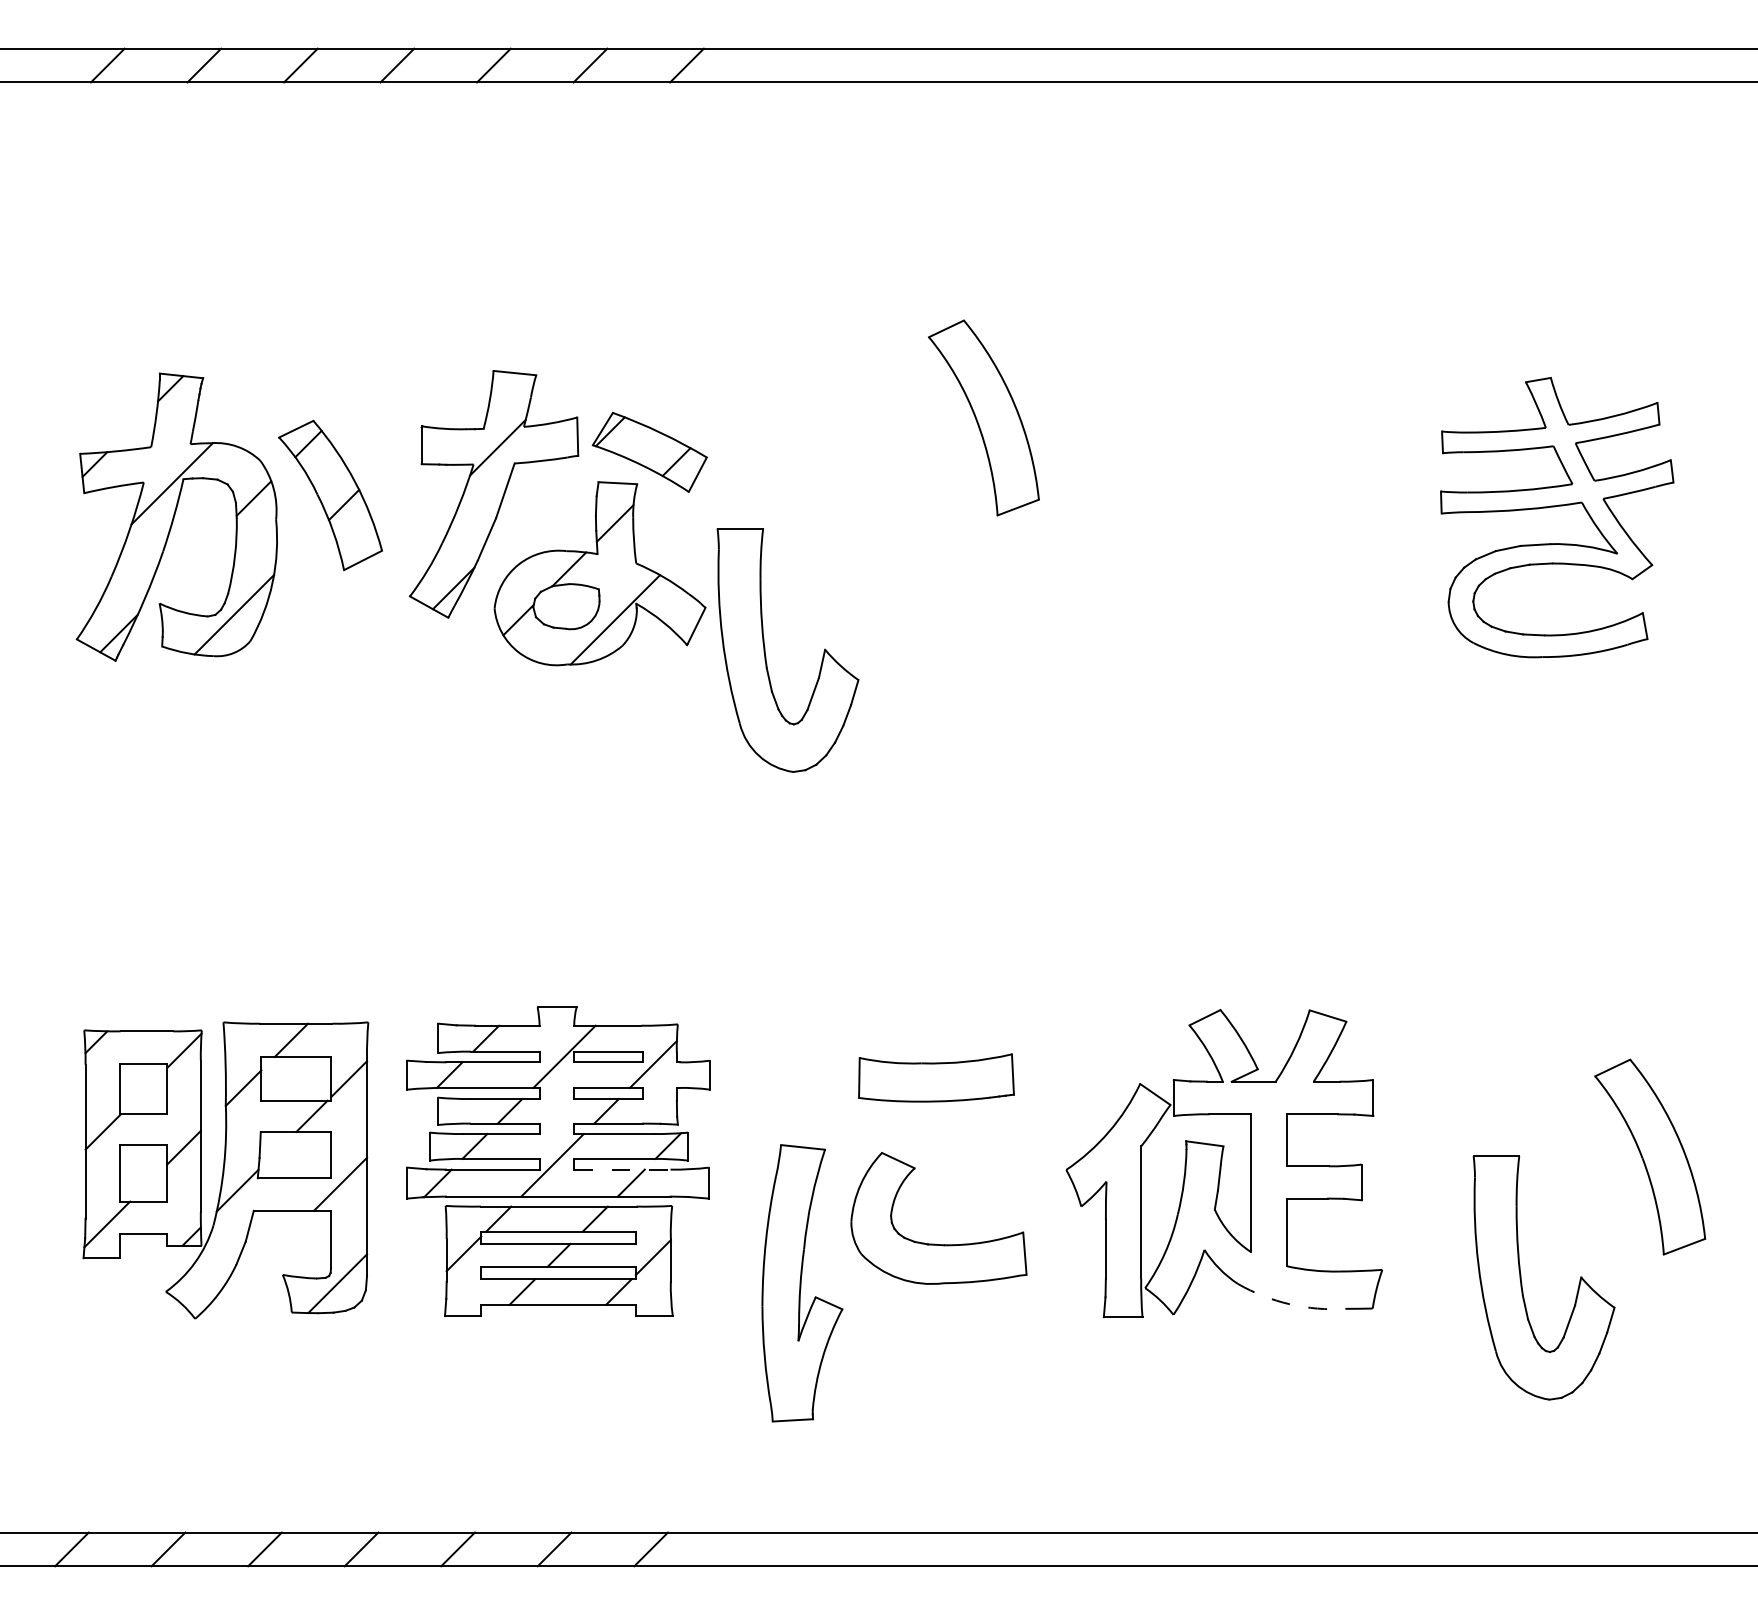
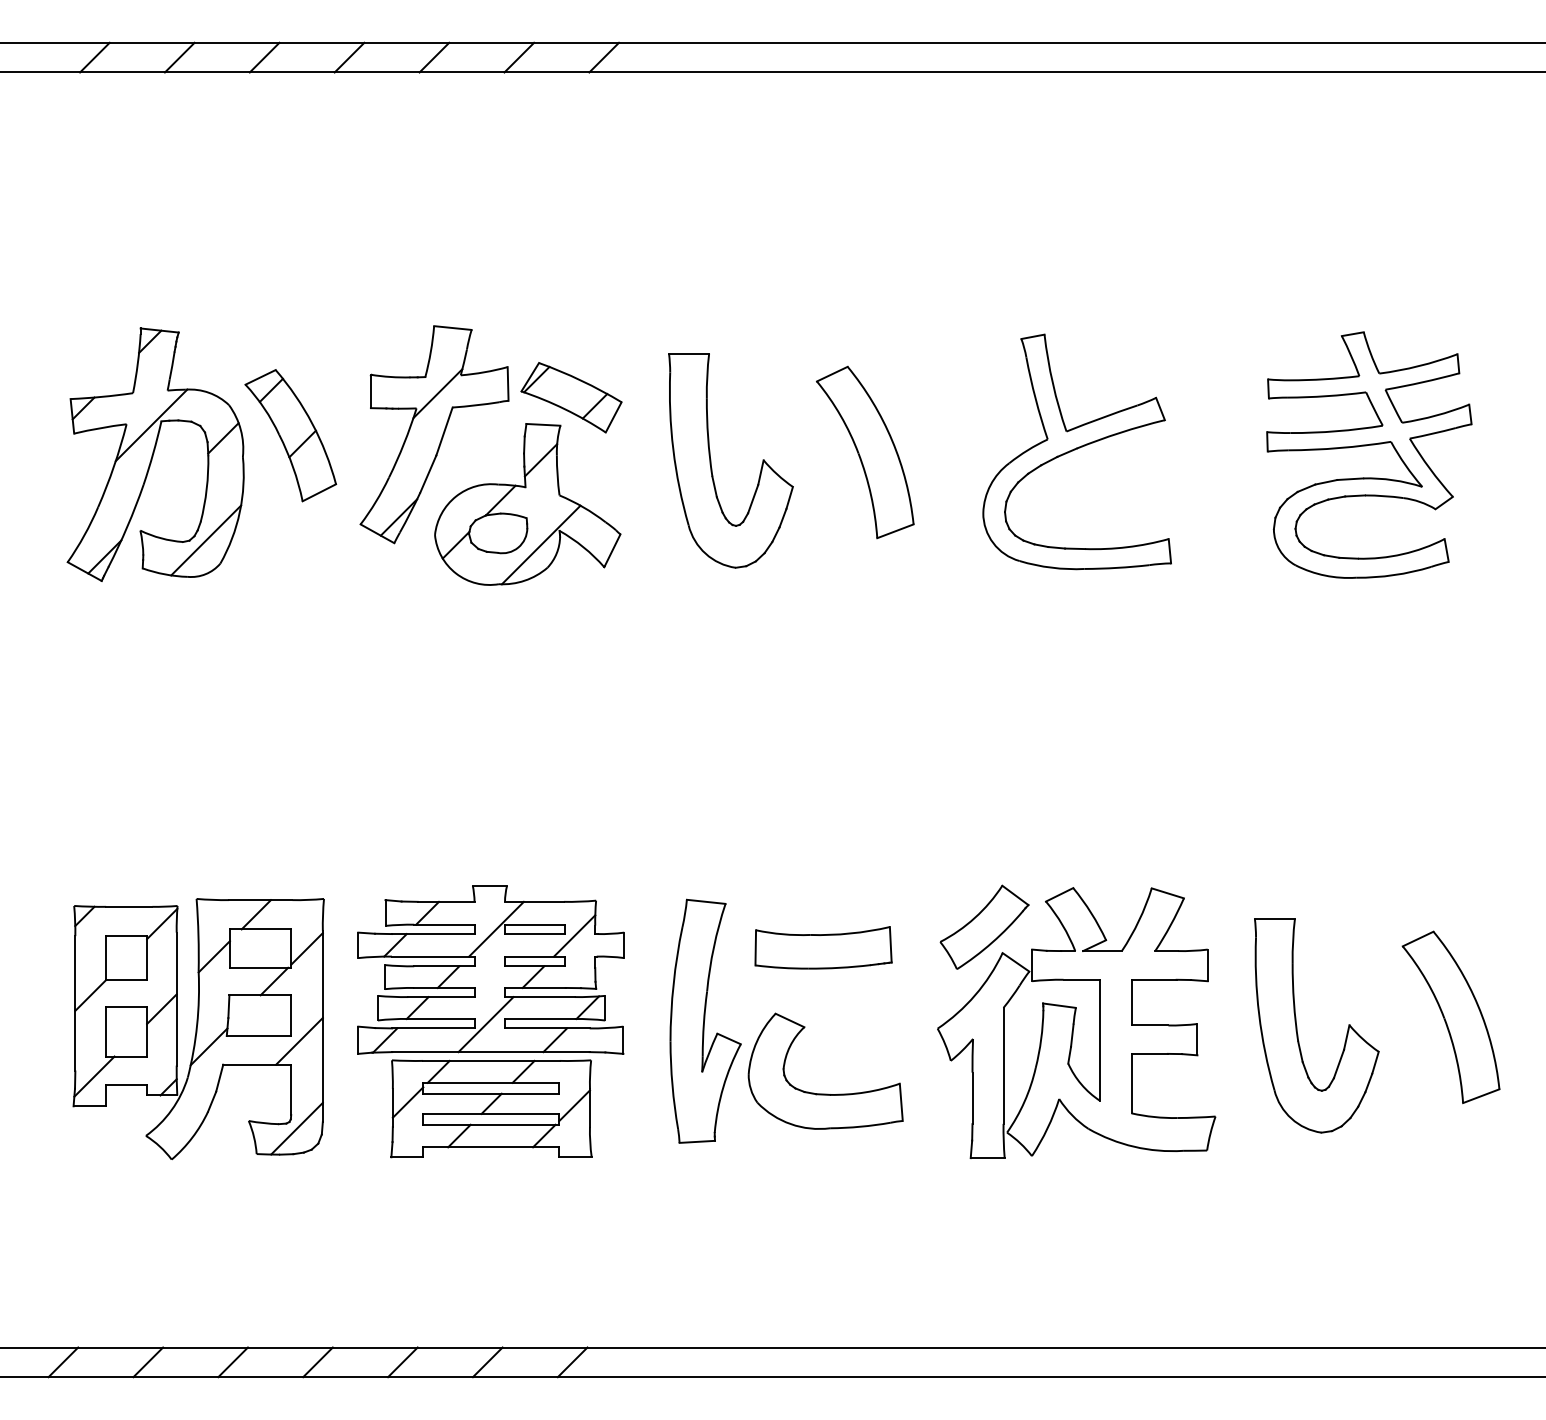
part: (984, 417) -> (865, 452), moved
part: (1224, 513) -> (1076, 451), added
part: (765, 649) -> (711, 460), moved
part: (1119, 1053) -> (984, 926), added
line: (622, 1169) -> (547, 1028), dashed -> solid
part: (1522, 1277) -> (1297, 1025), moved
part: (802, 1282) -> (705, 1020), moved
arc: (1290, 1303) -> (1134, 1146), dashed -> solid

